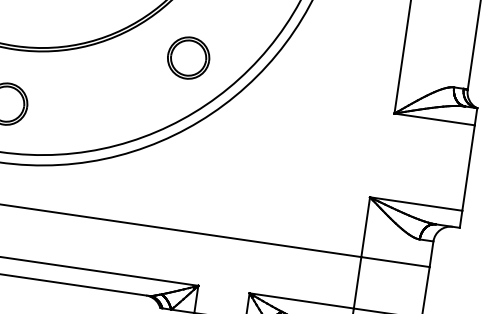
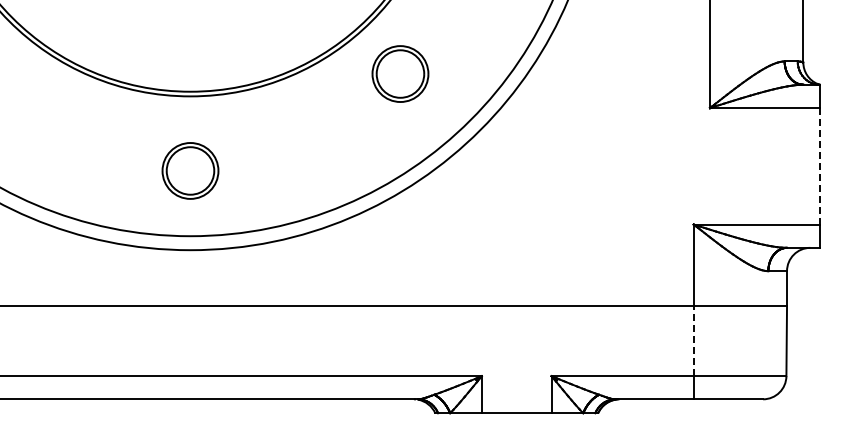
part: (188, 57) -> (400, 73), moved
line: (468, 167) -> (819, 165), solid -> dashed
line: (357, 282) -> (693, 340), solid -> dashed

